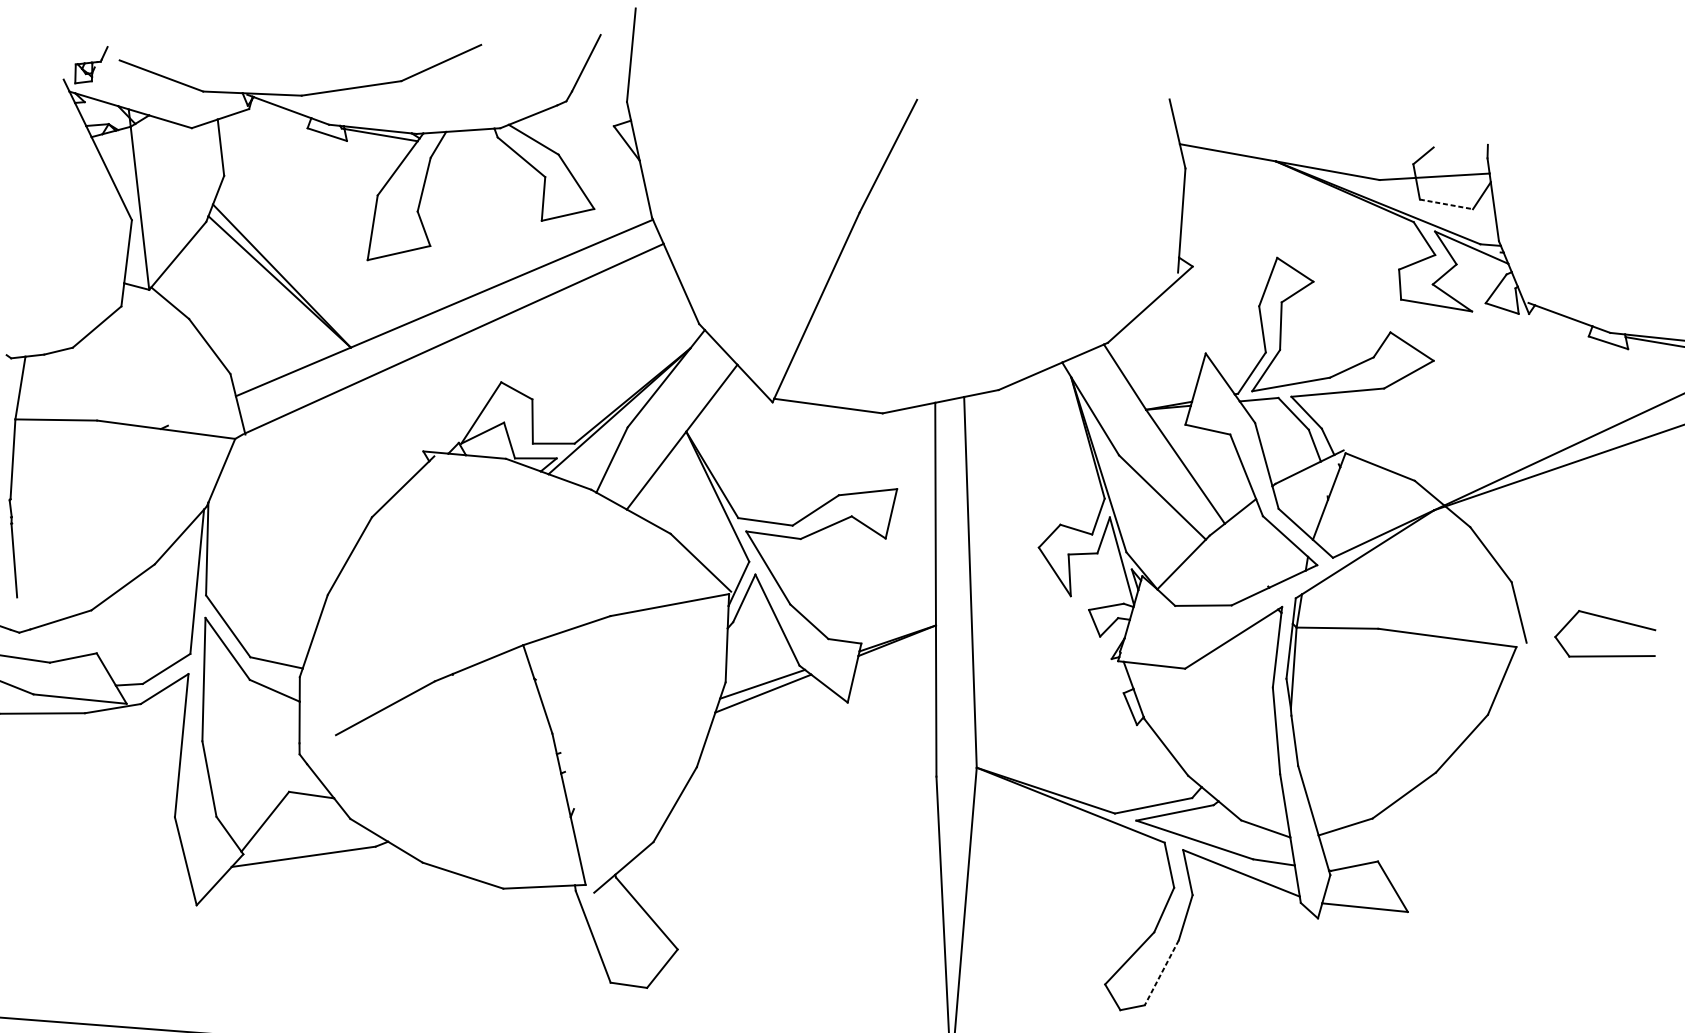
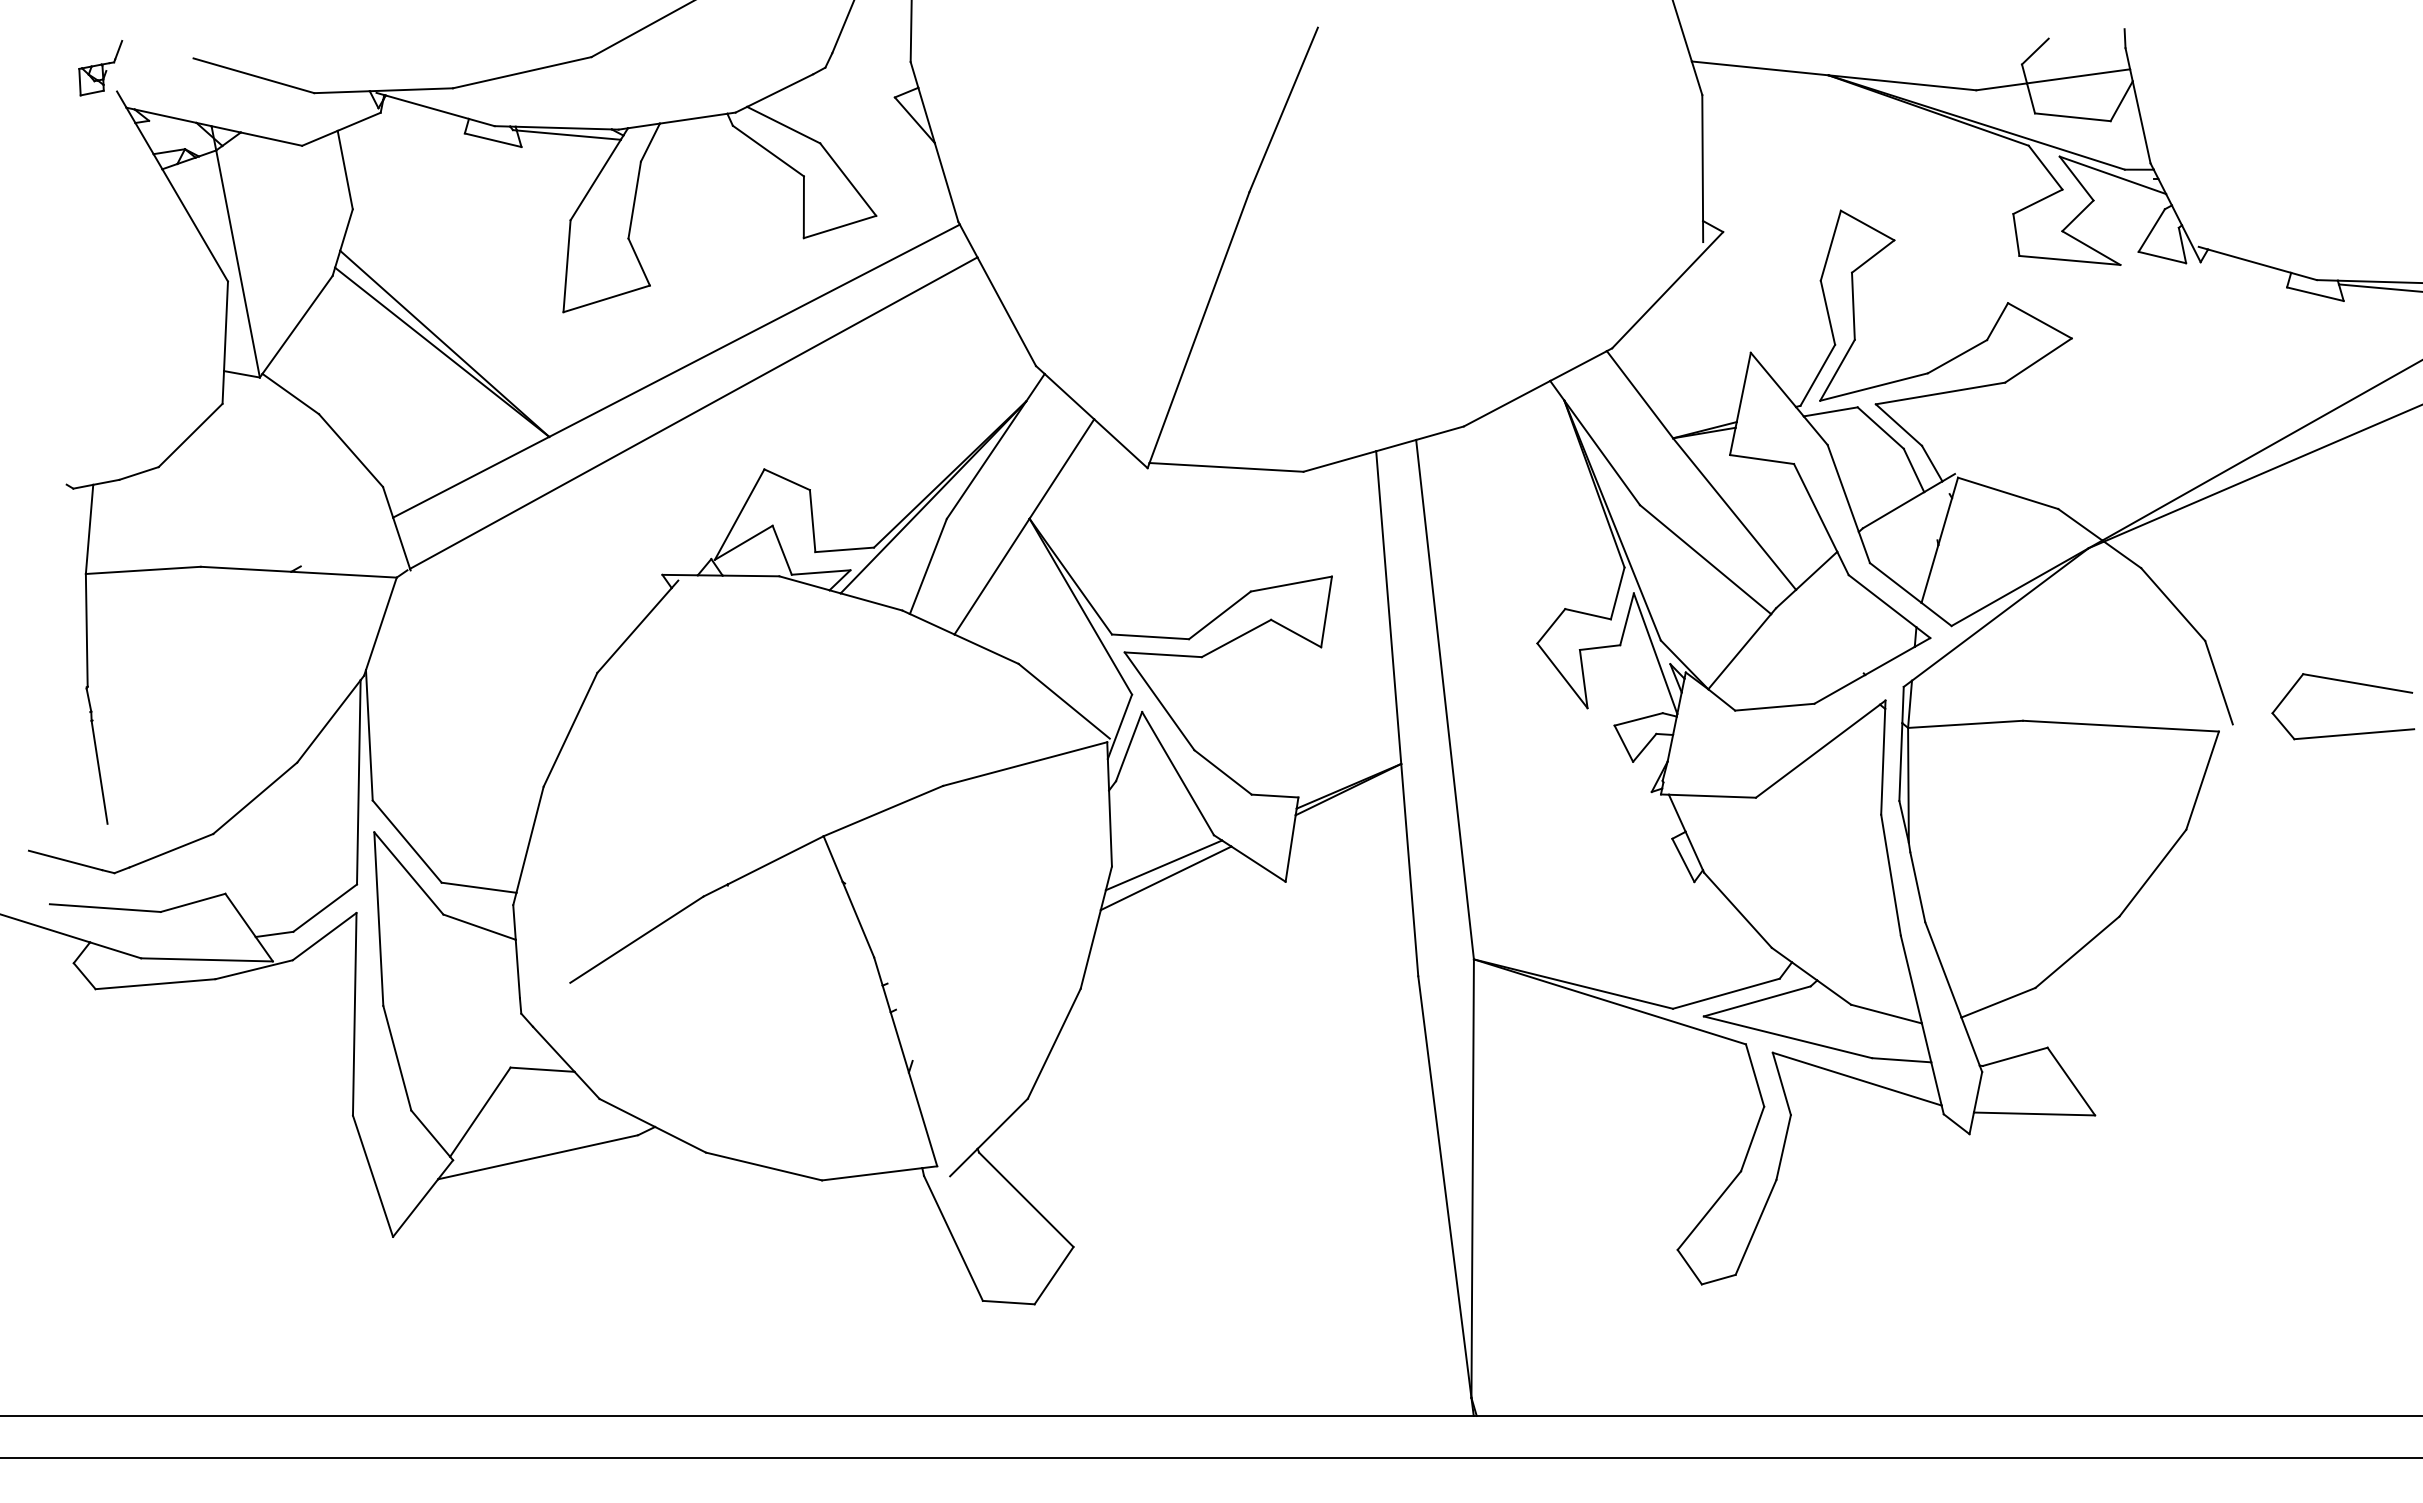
part: (90, 65) -> (100, 68), moved
line: (1446, 204) -> (2073, 117), dashed -> solid
line: (1162, 972) -> (1756, 1227), dashed -> solid

